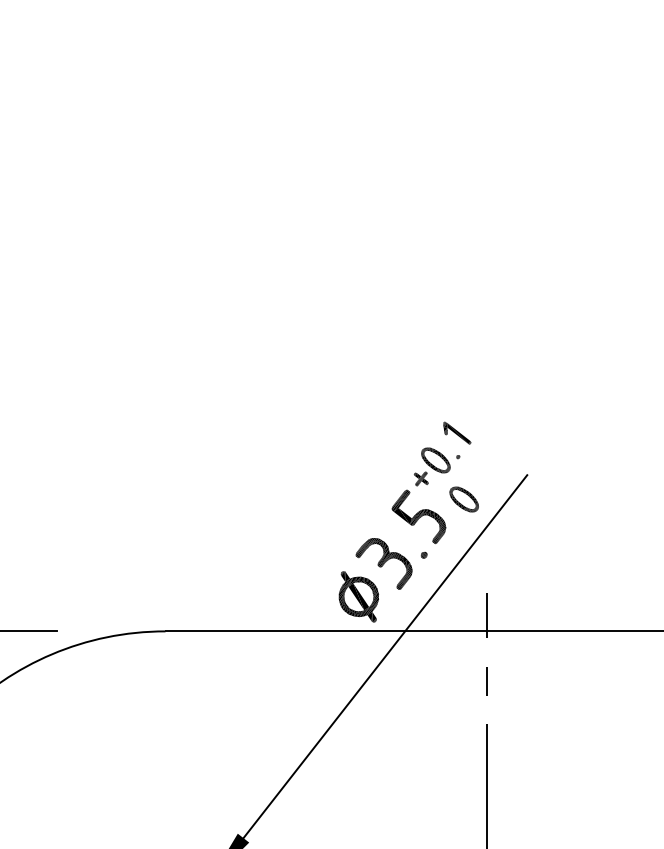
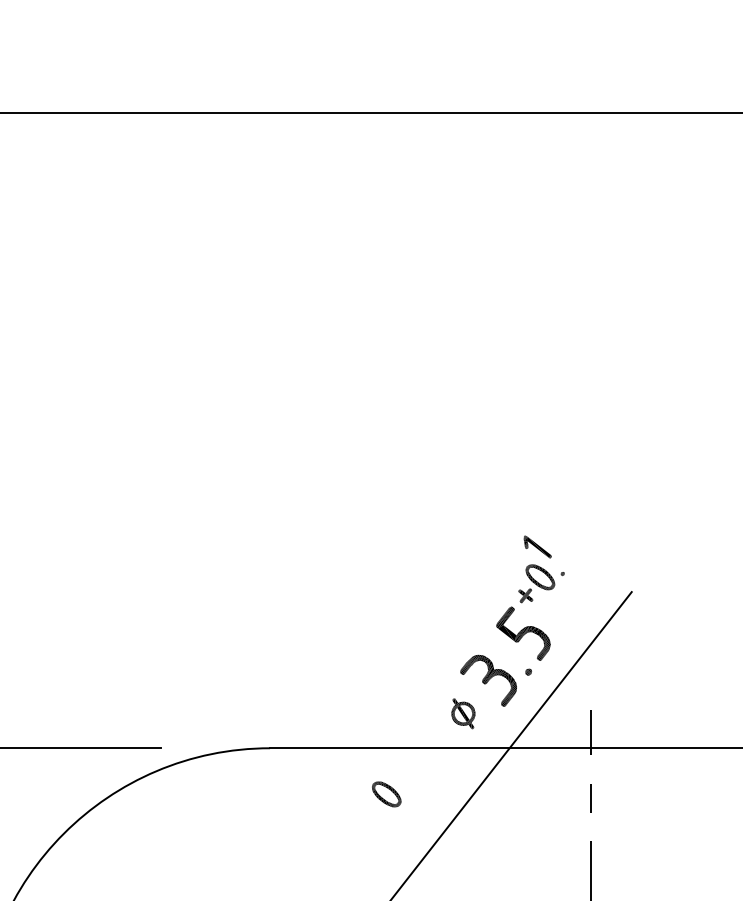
part: (457, 432) -> (537, 546), moved
part: (464, 499) -> (386, 794), moved
part: (359, 596) -> (463, 713), size x0.6

